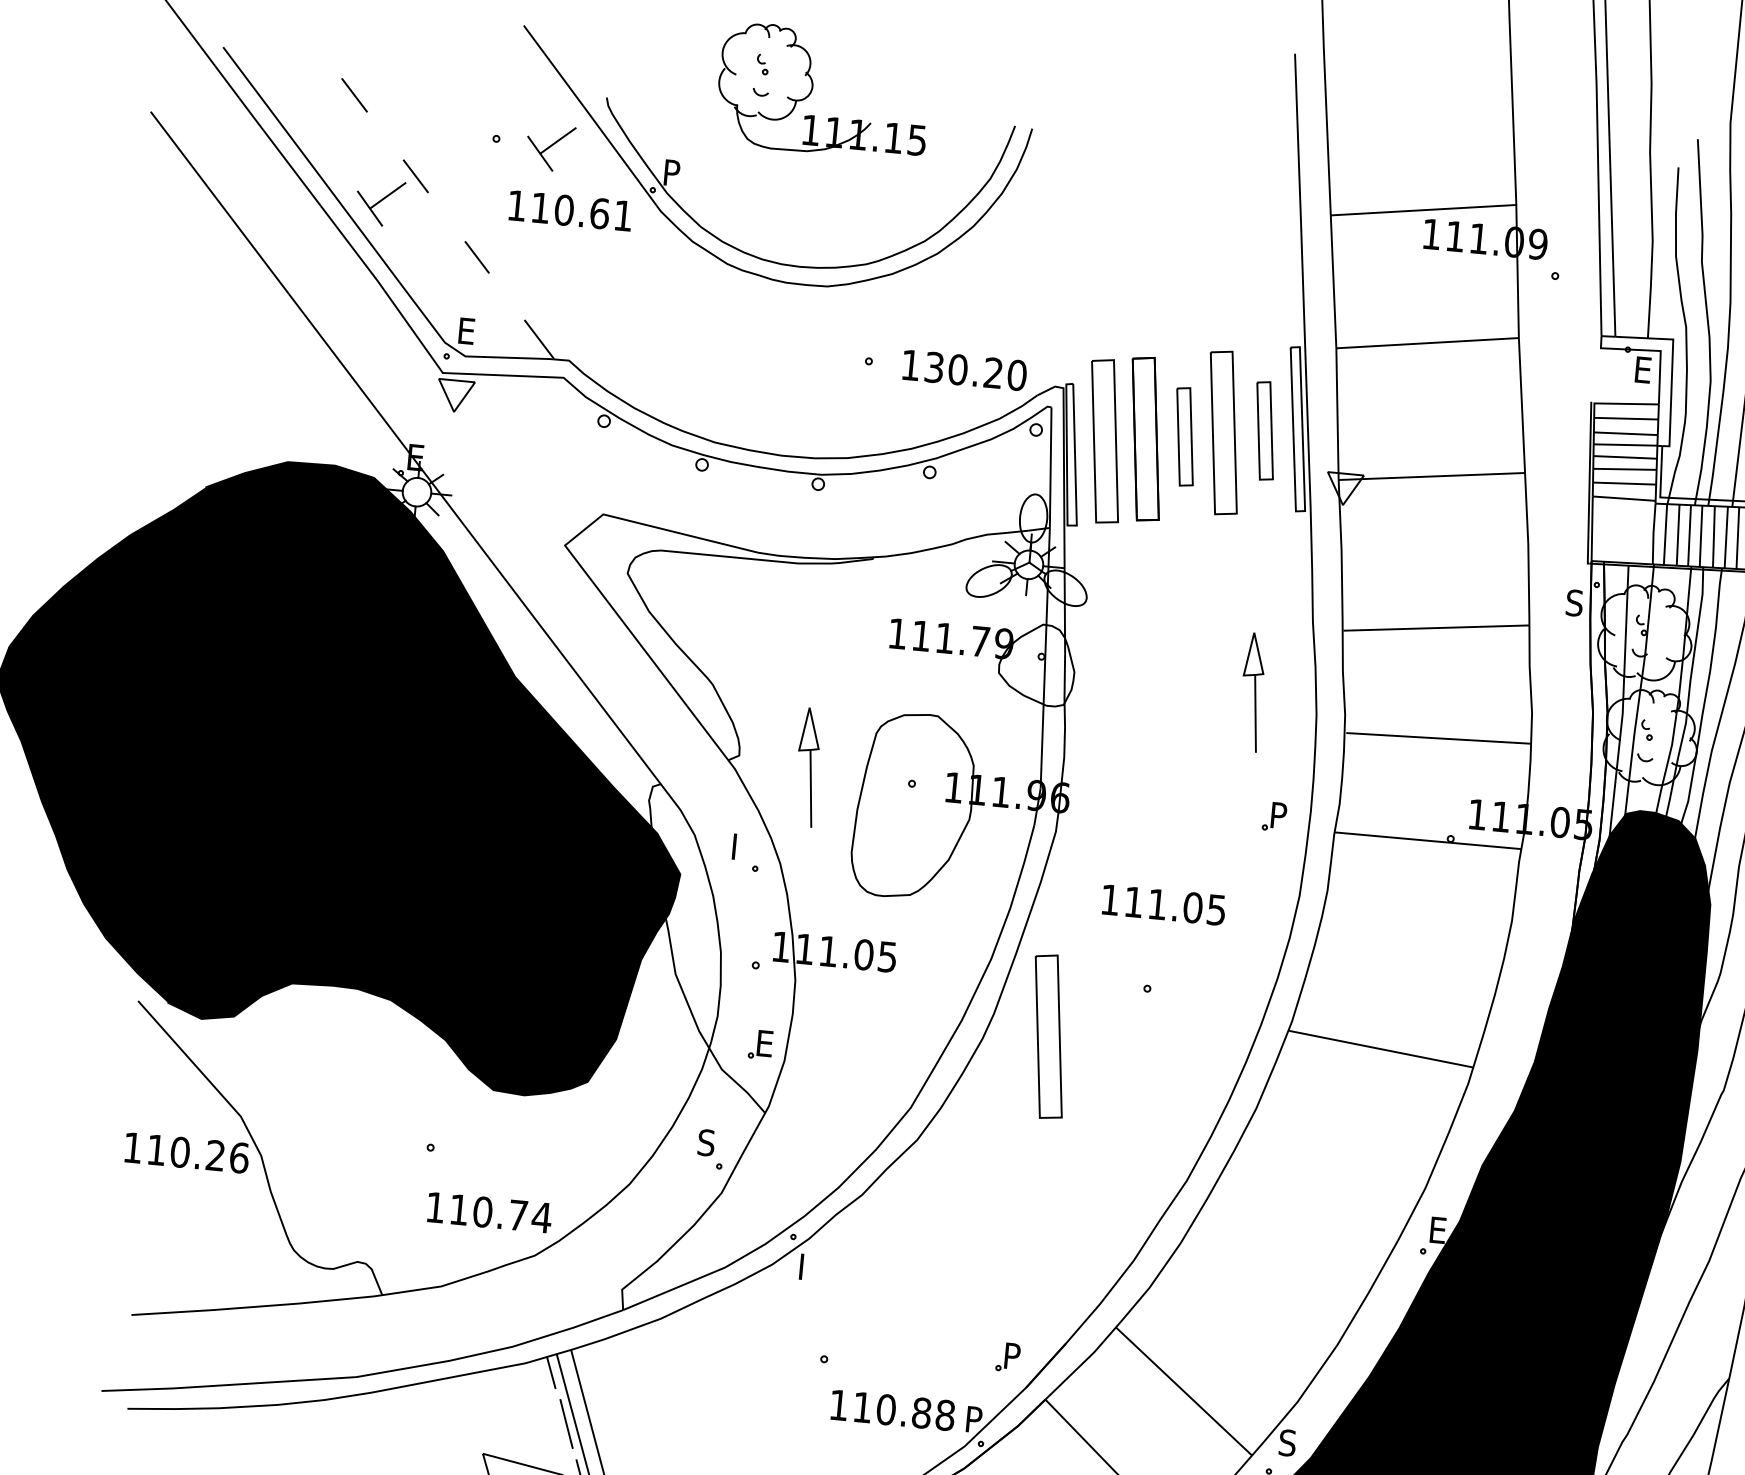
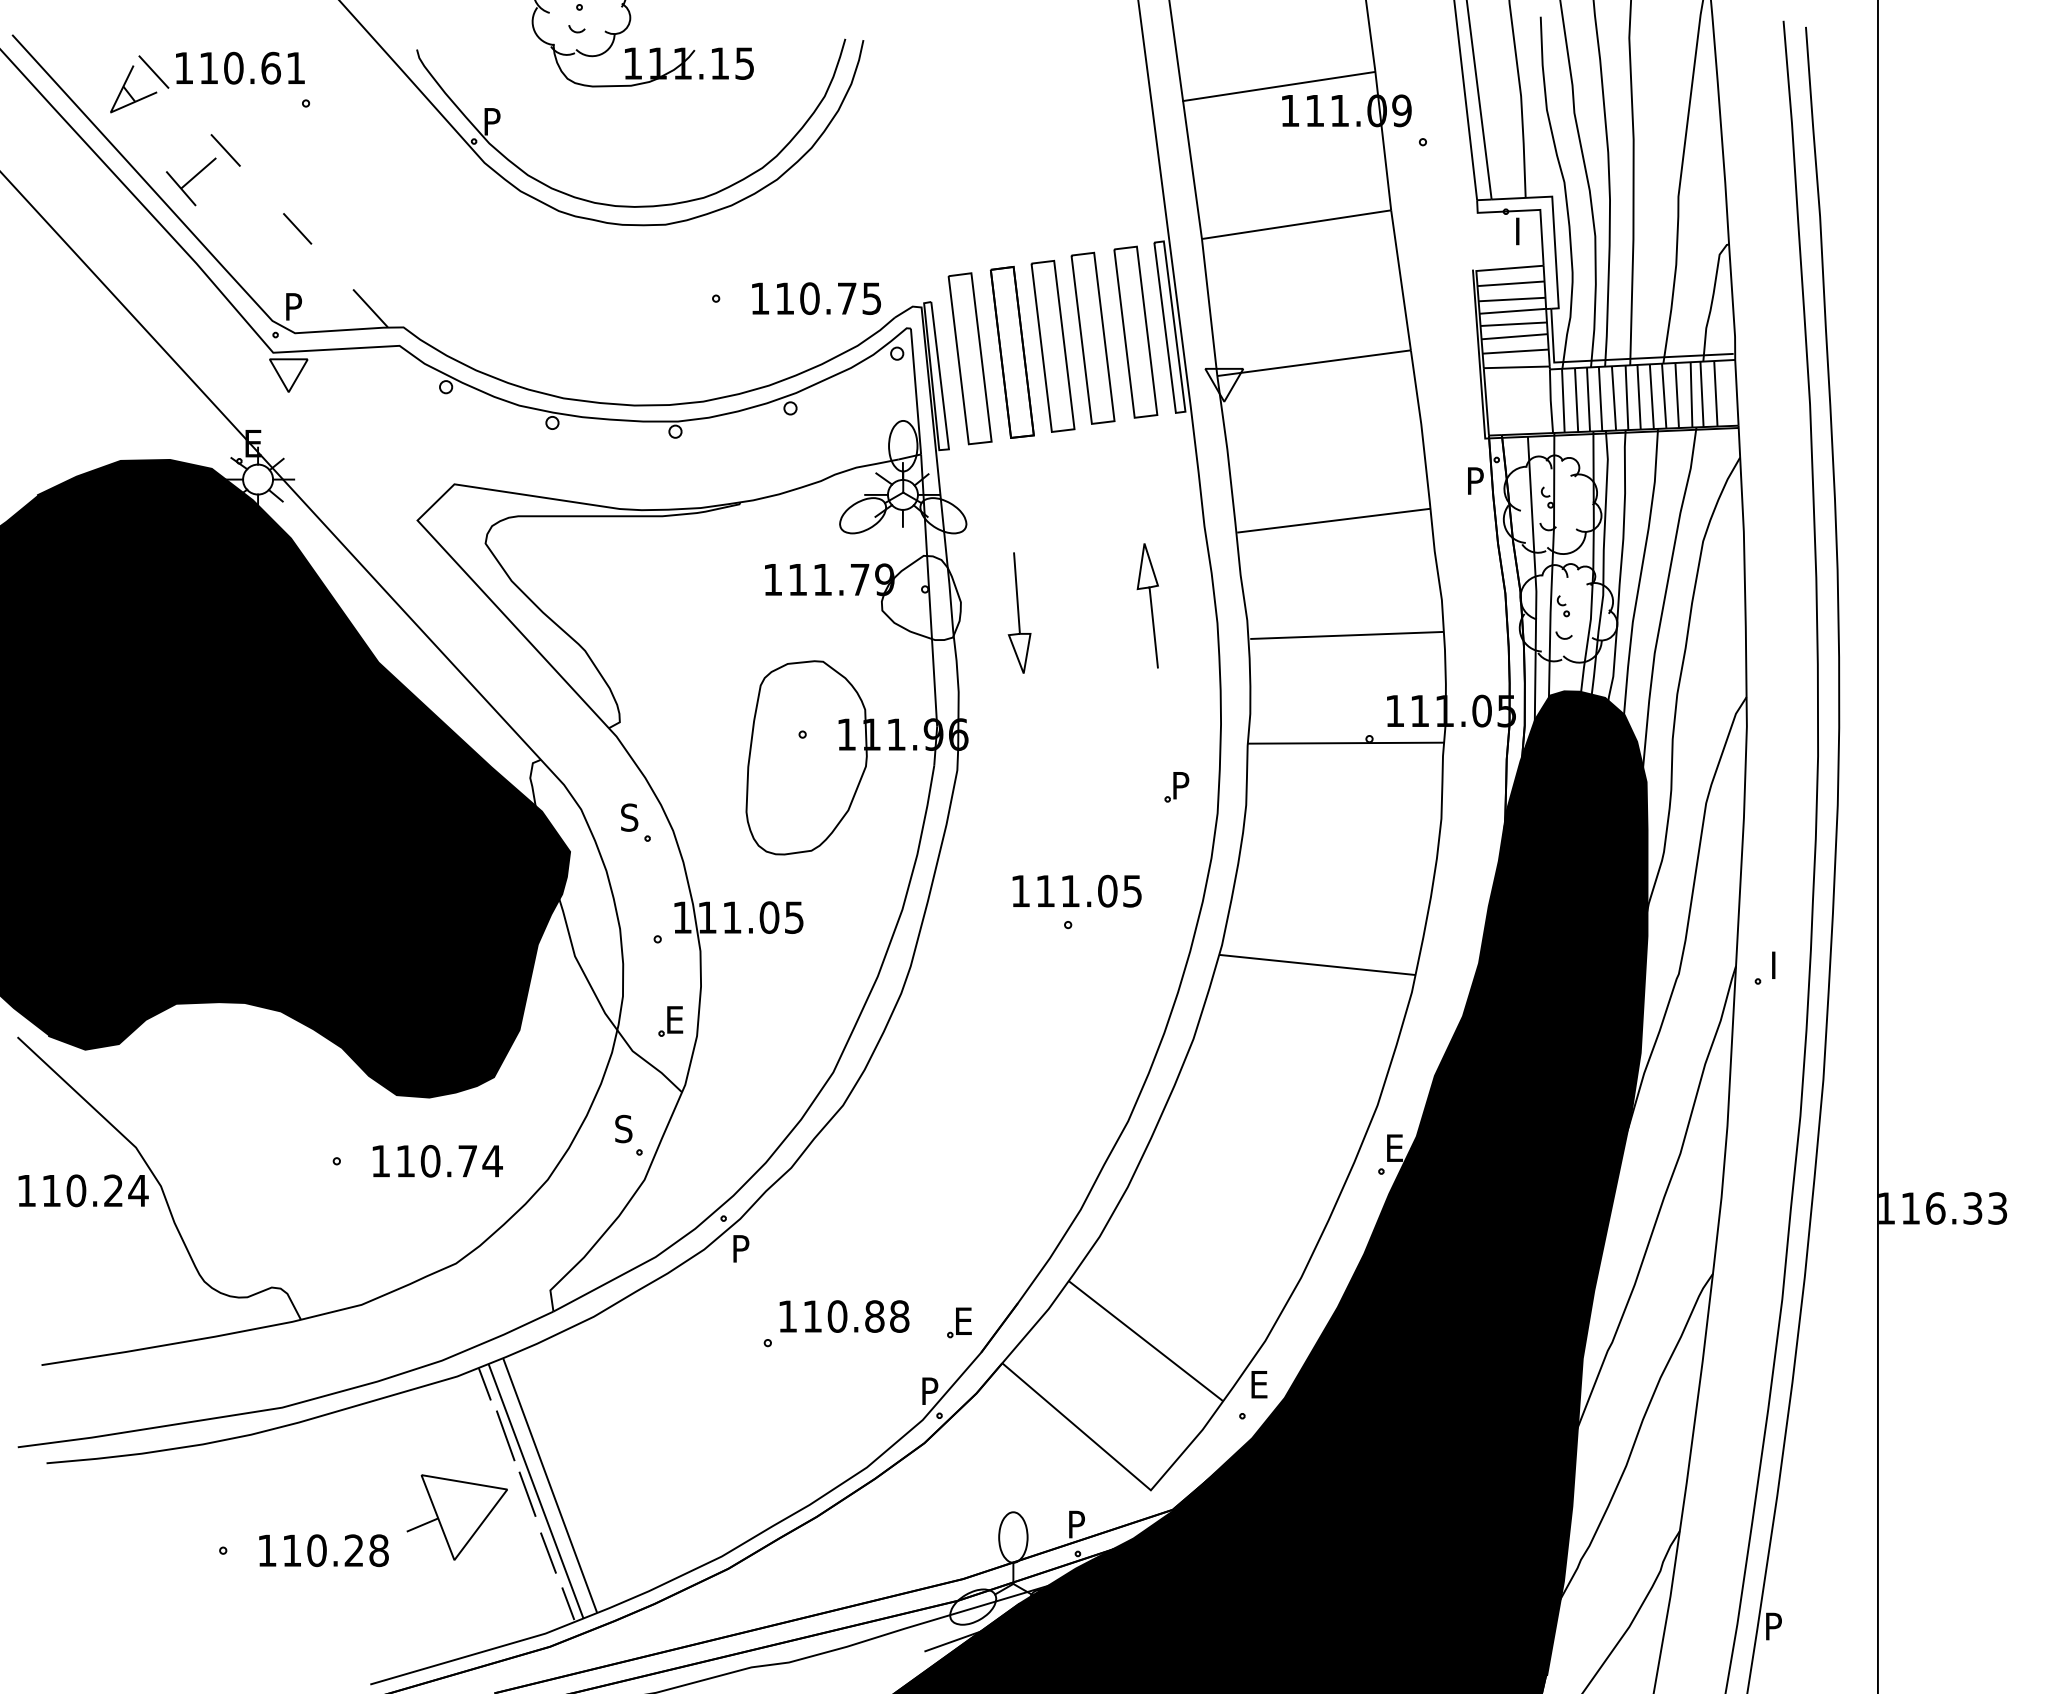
part: (333, 110) -> (133, 89), added
part: (550, 147) -> (363, 107), removed
text: (570, 210) -> (240, 67), moved
text: (468, 331) -> (295, 306), E -> P
text: (1644, 370) -> (1525, 231), E -> I
text: (975, 371) -> (828, 298), 130.20 -> 110.75
part: (1264, 430) -> (1135, 331), size x1.67
part: (1184, 436) -> (1052, 345), size x1.67
text: (1574, 602) -> (1475, 480), S -> P
curve: (1129, 687) -> (1019, 612), added
curve: (809, 767) -> (694, 727), removed
part: (1274, 816) -> (1176, 787), moved
text: (739, 847) -> (629, 817), I -> S
text: (1163, 904) -> (1076, 890), moved
part: (1048, 1036) -> (969, 984), removed
text: (239, 1157) -> (138, 1190), 110.26 -> 110.24
text: (489, 1212) -> (437, 1161), moved
text: (809, 1262) -> (742, 1243), I -> P
text: (1014, 1355) -> (965, 1320), P -> E
text: (892, 1410) -> (844, 1316), moved
text: (1287, 1442) -> (1258, 1384), S -> E

